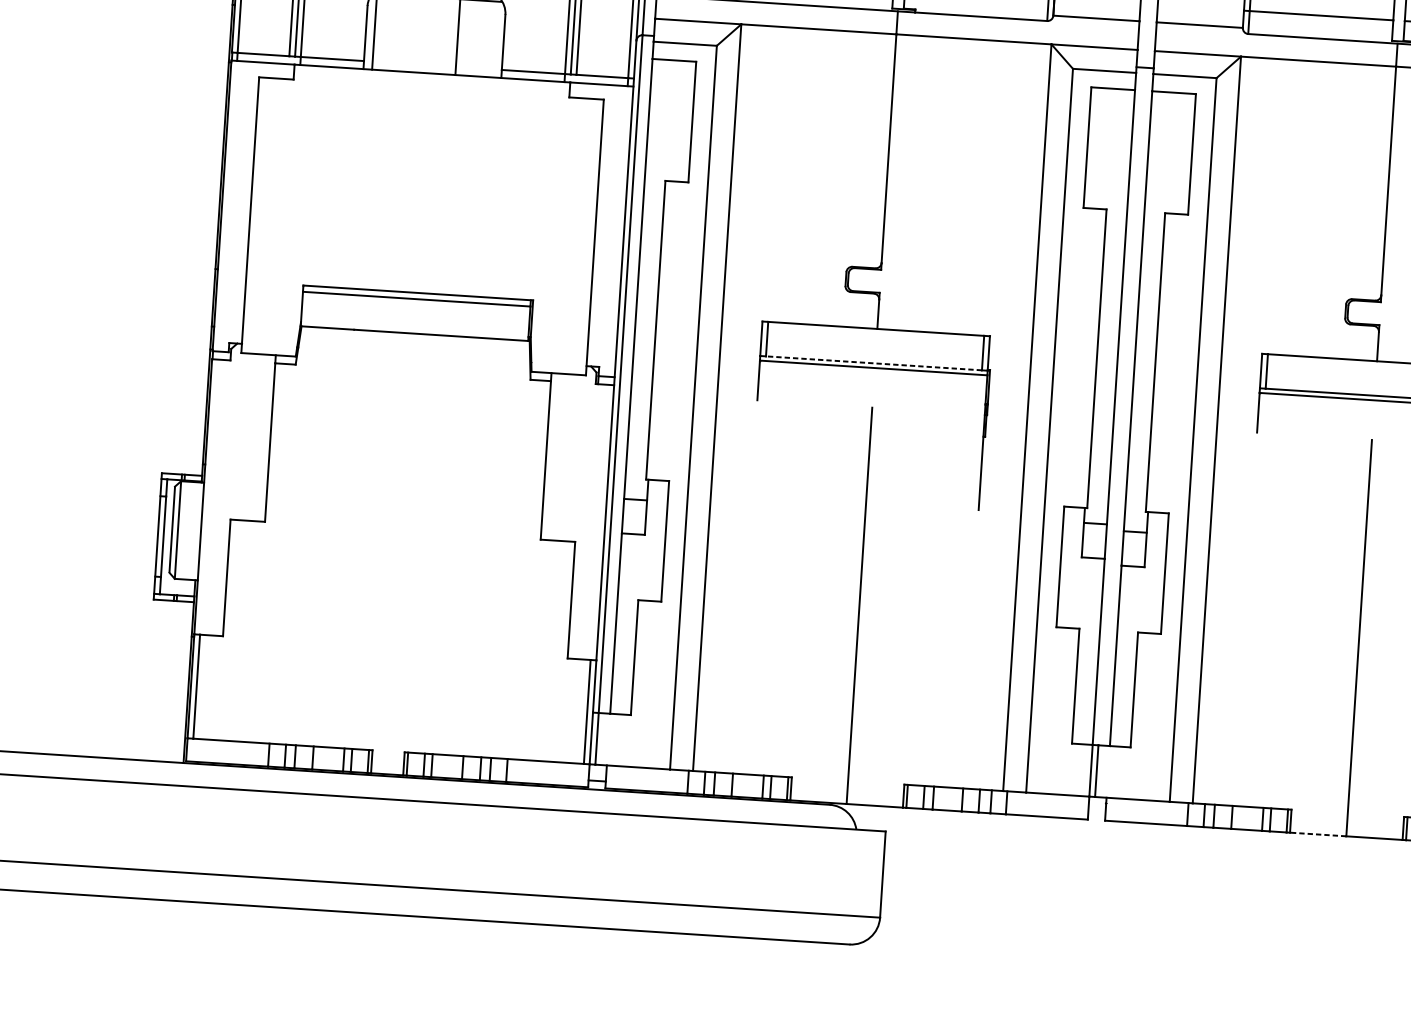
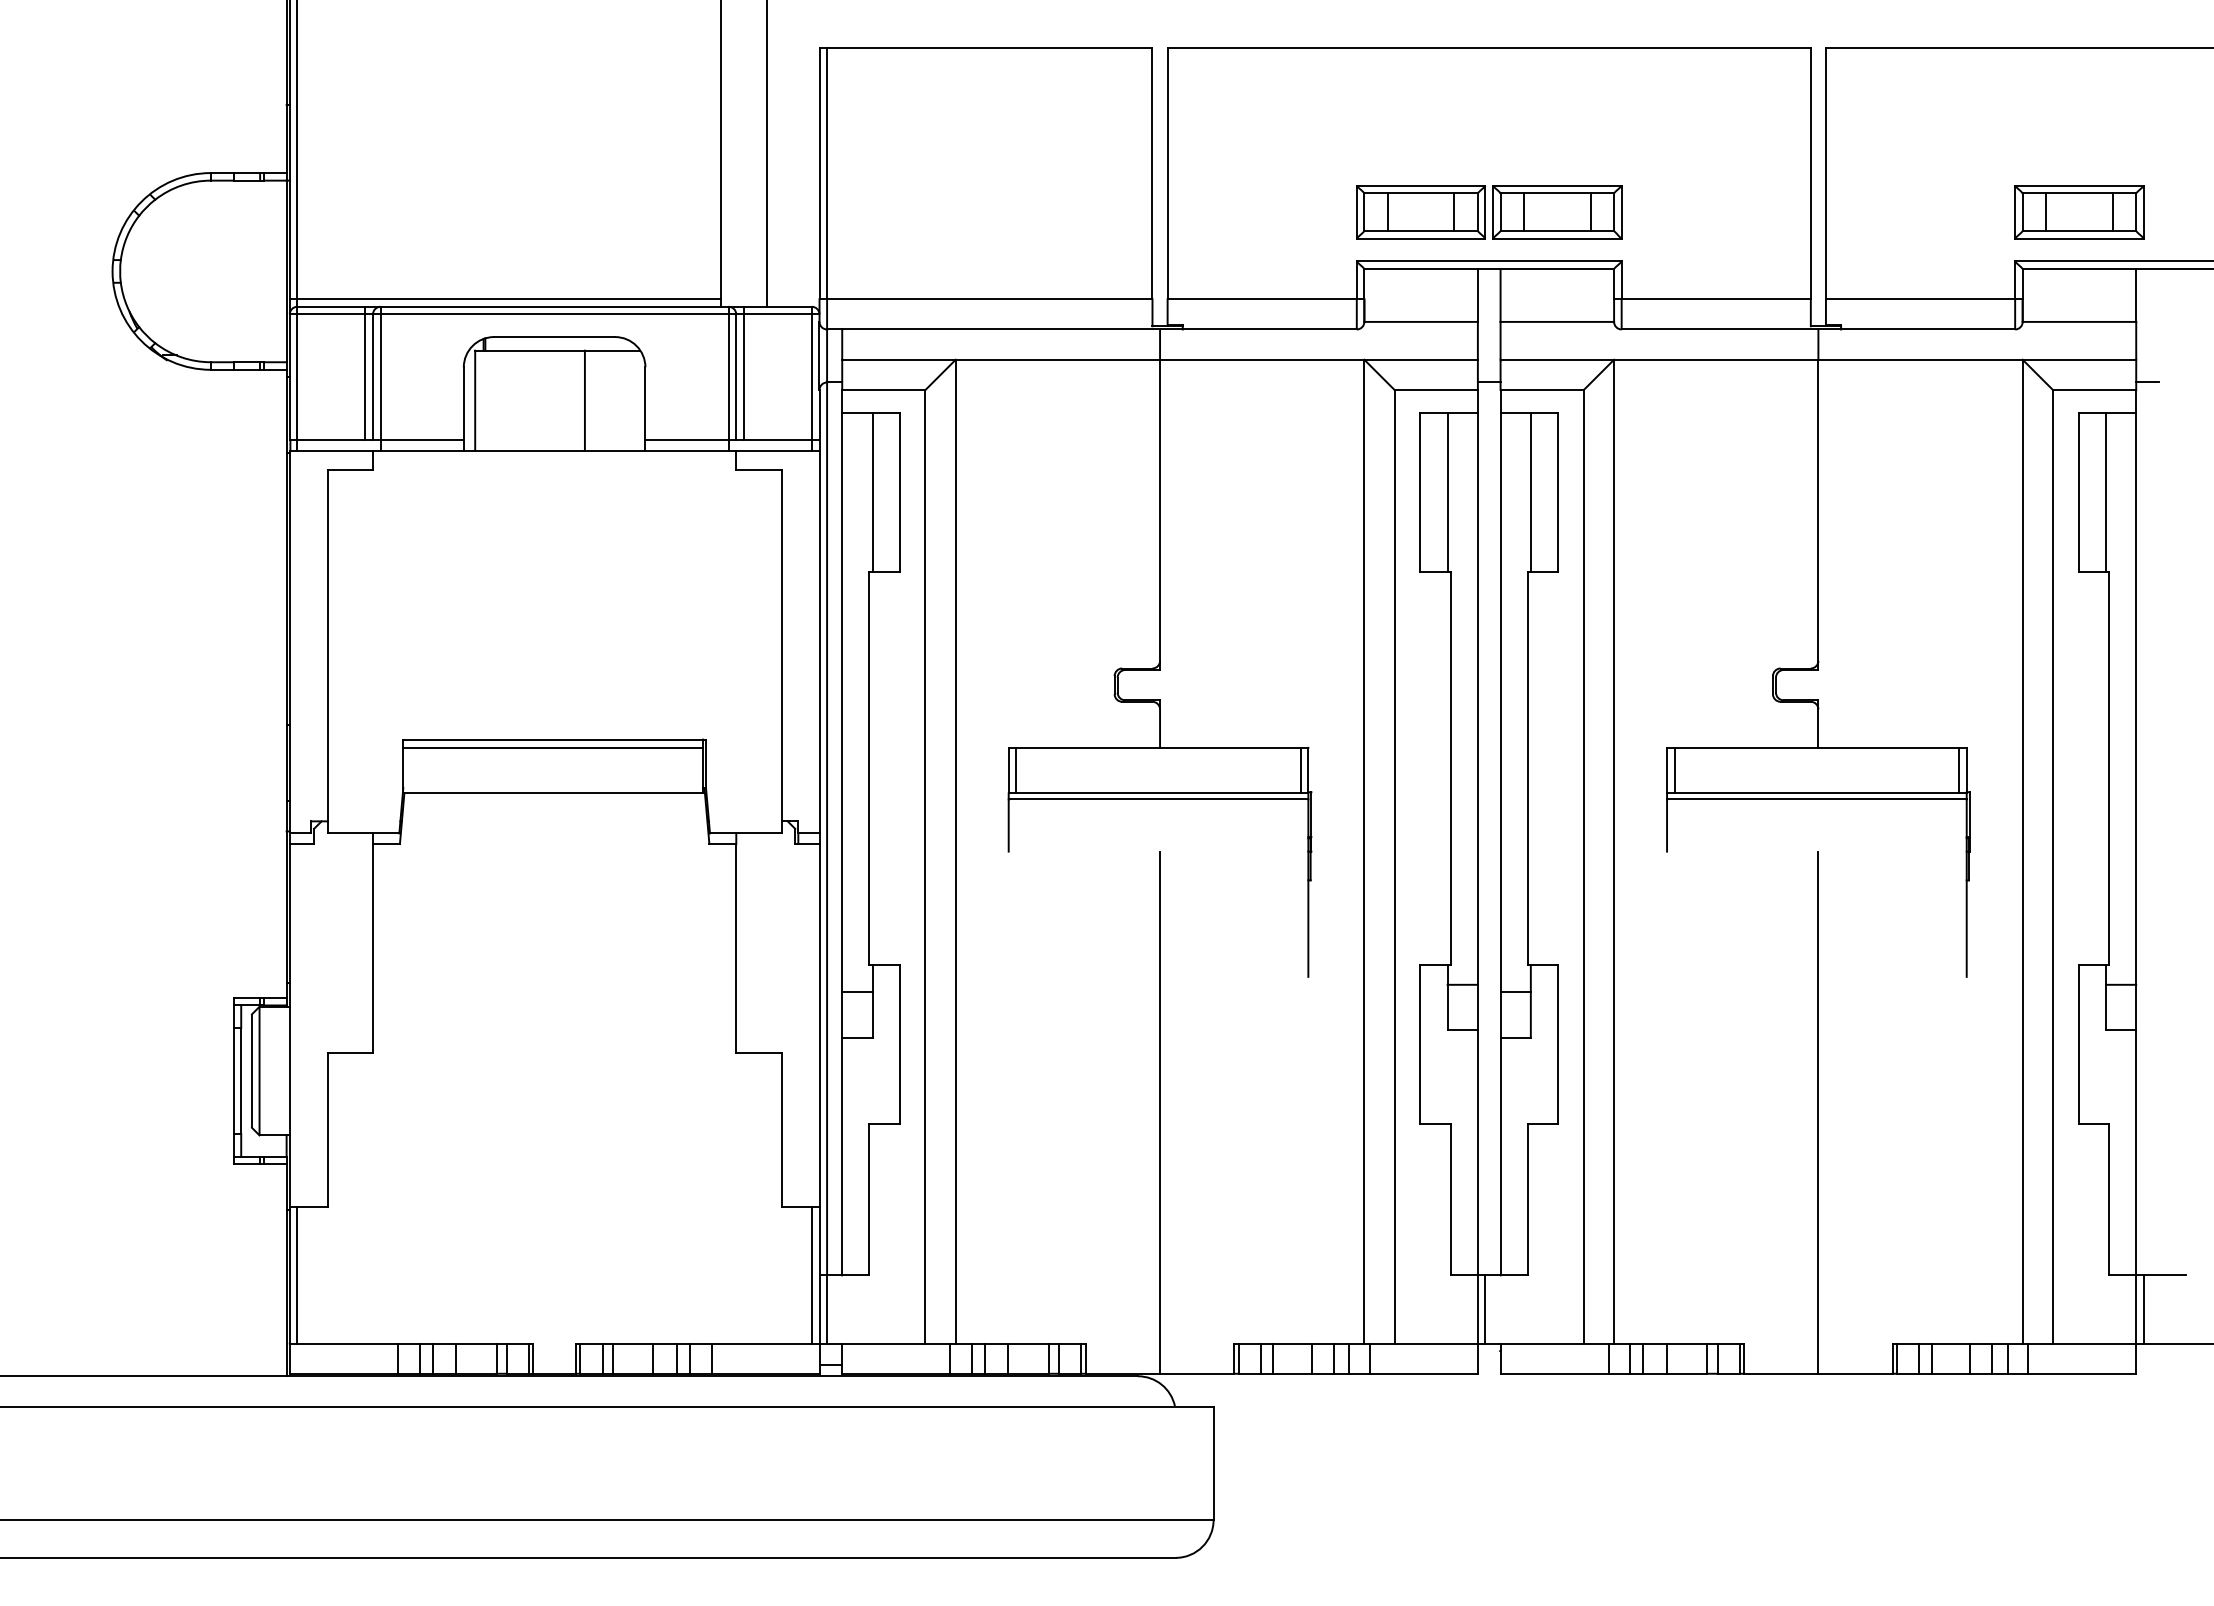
line: (671, 120) -> (872, 491), added
line: (1108, 148) -> (1447, 491), added
line: (1171, 152) -> (1530, 491), added
line: (873, 363) -> (1158, 793), dashed -> solid
line: (1317, 834) -> (1780, 1373), dashed -> solid

